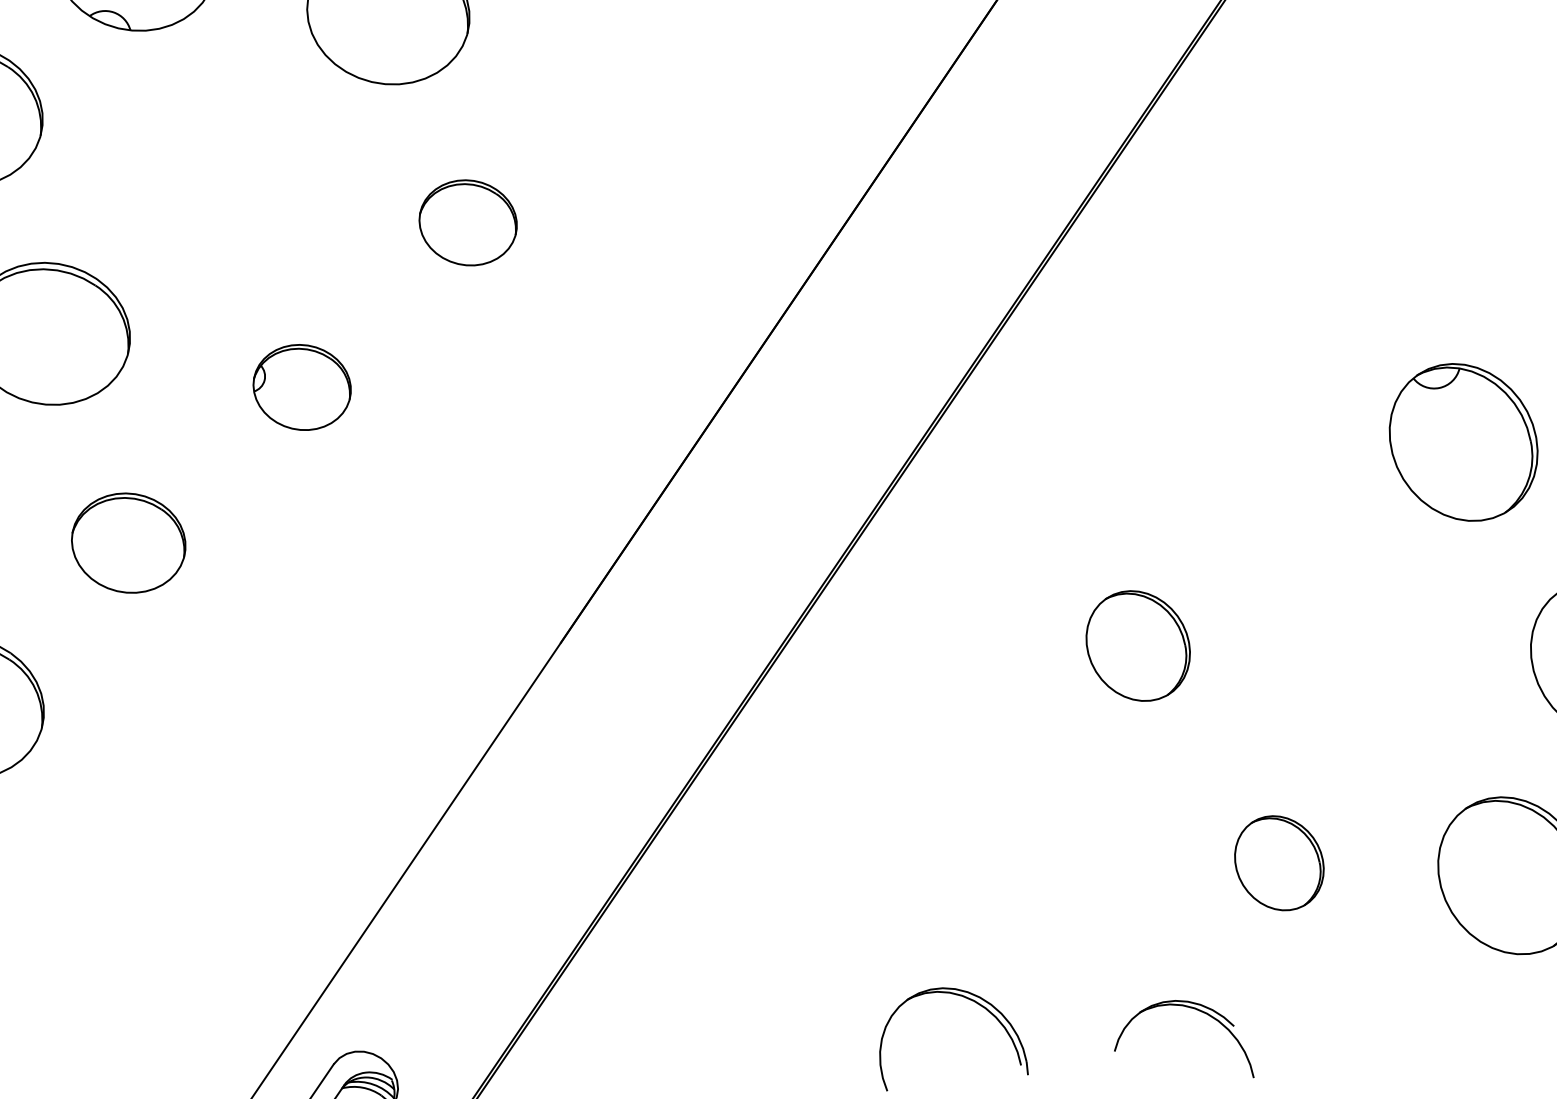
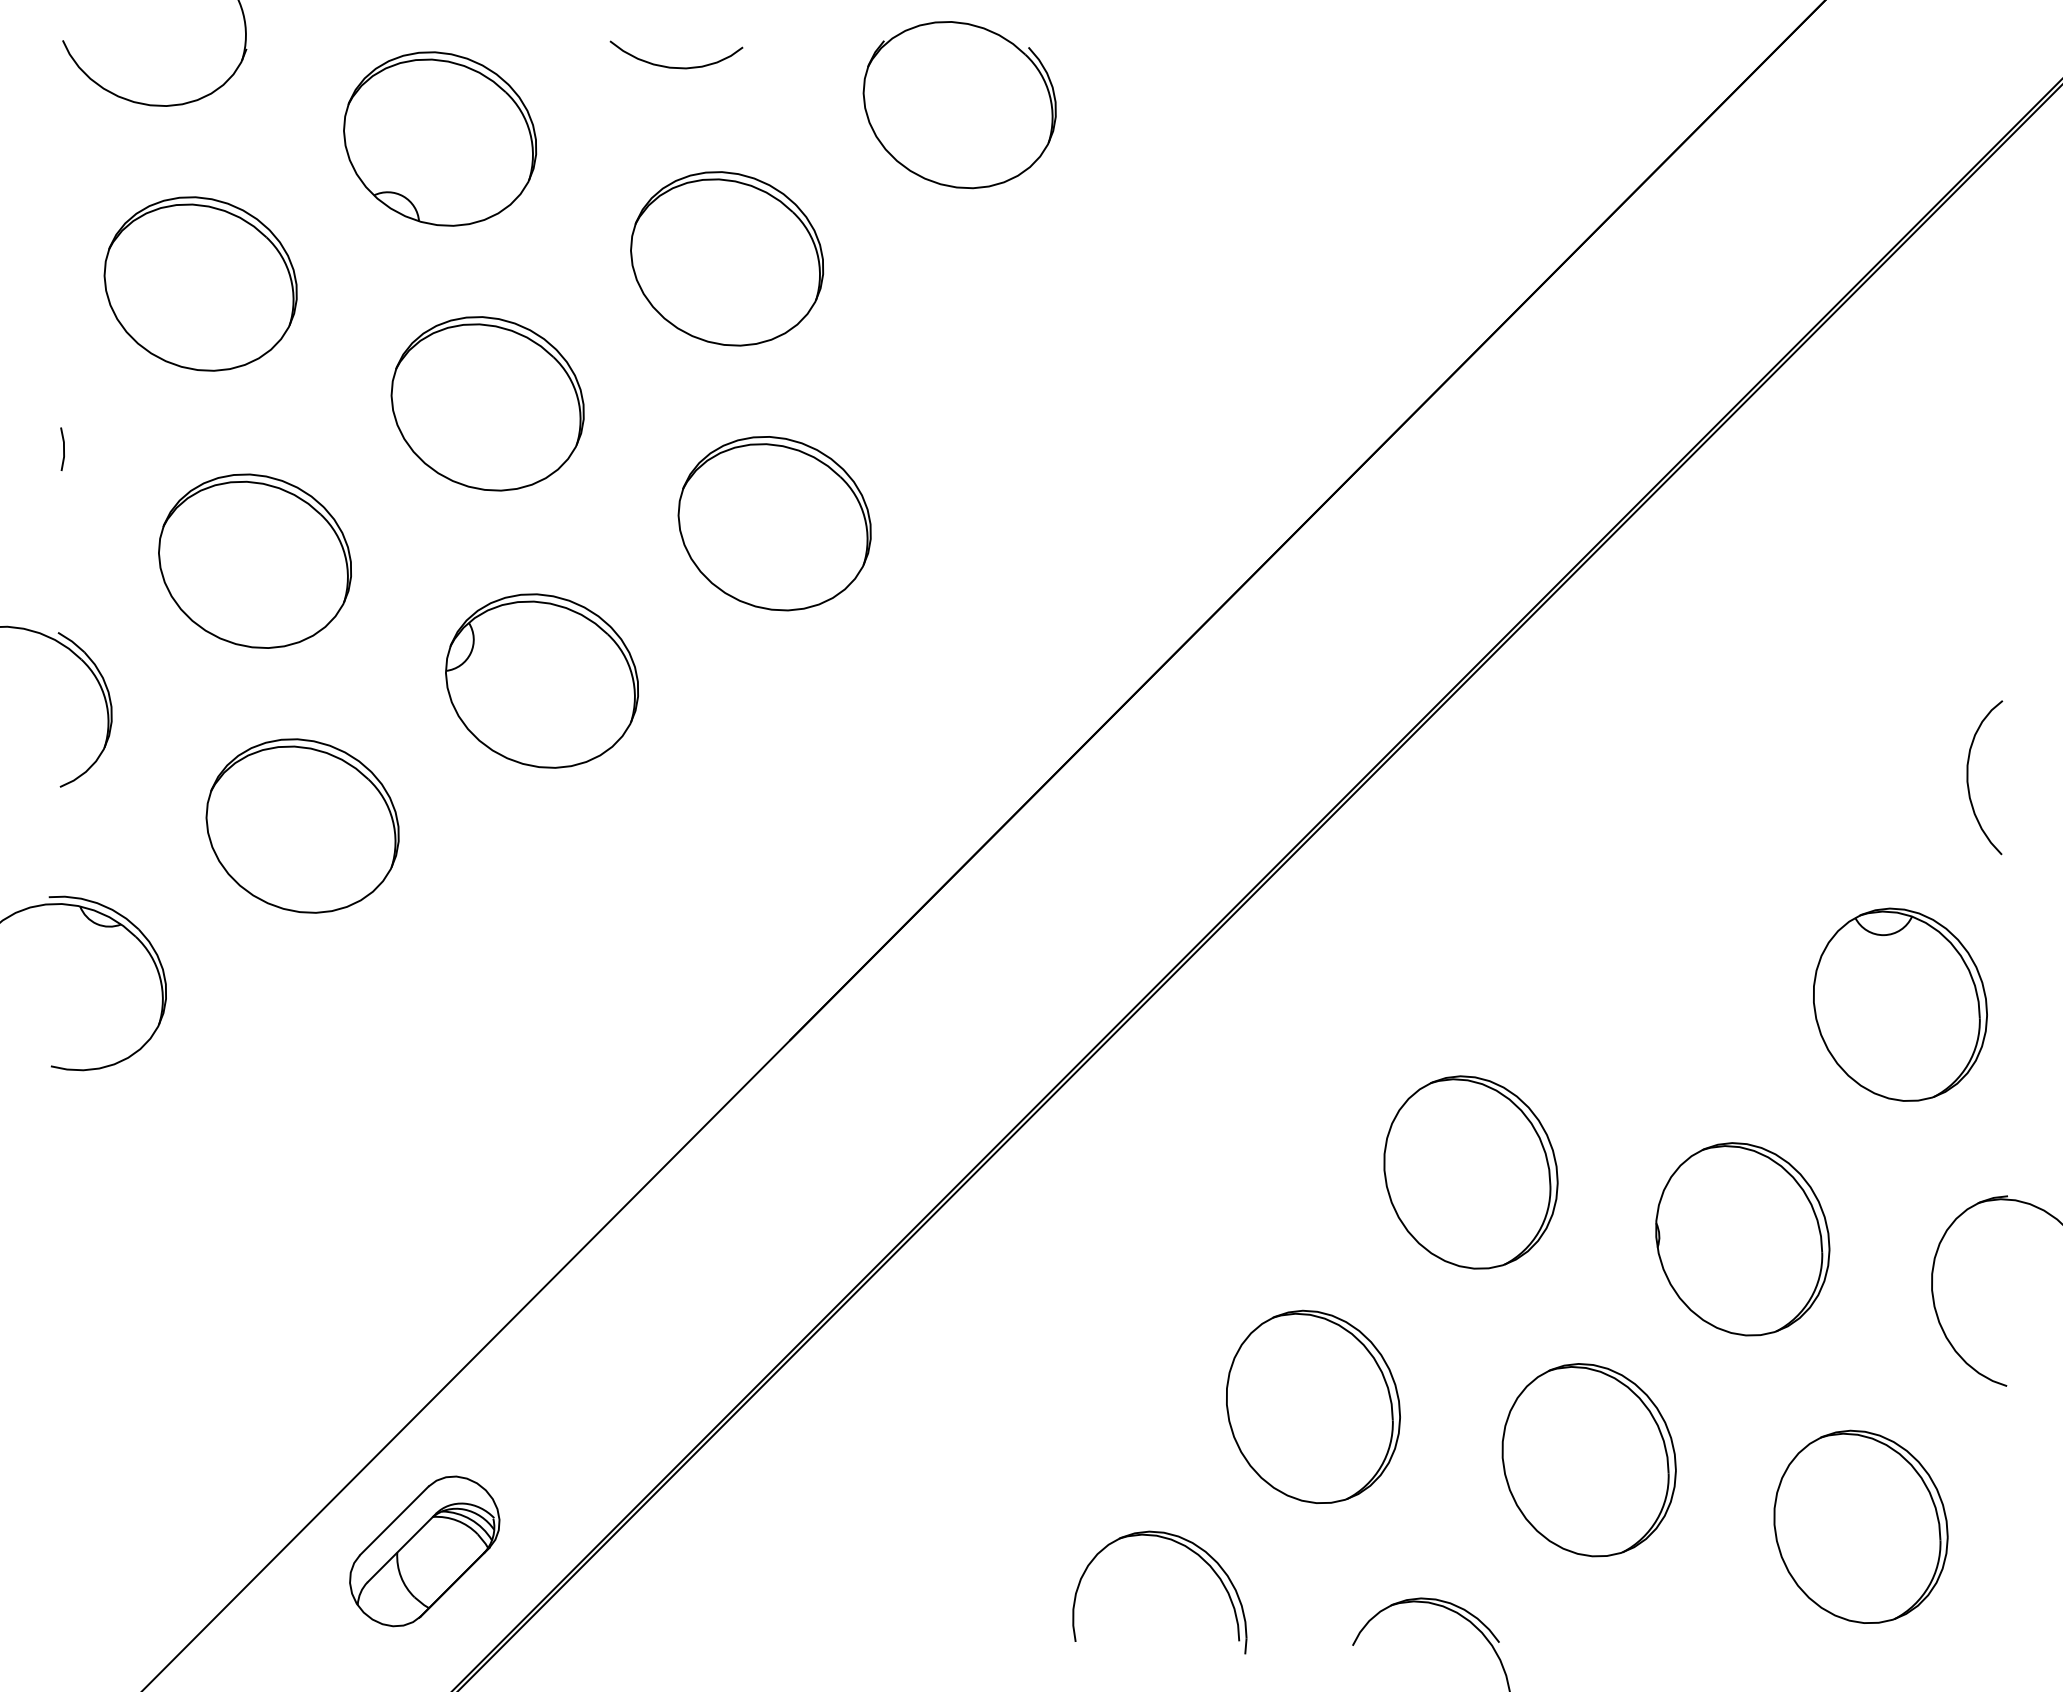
part: (214, 168) -> (487, 403), added
part: (468, 222) -> (774, 523), size x1.67
curve: (1484, 245) -> (1968, 777), added
part: (301, 387) -> (541, 680), size x1.67
part: (128, 542) -> (302, 825), size x1.43
part: (1137, 646) -> (1470, 1172), size x1.43
part: (1370, 658) -> (1742, 1239), added
part: (1045, 861) -> (1313, 1406), added
part: (1278, 863) -> (1588, 1460), size x1.67

